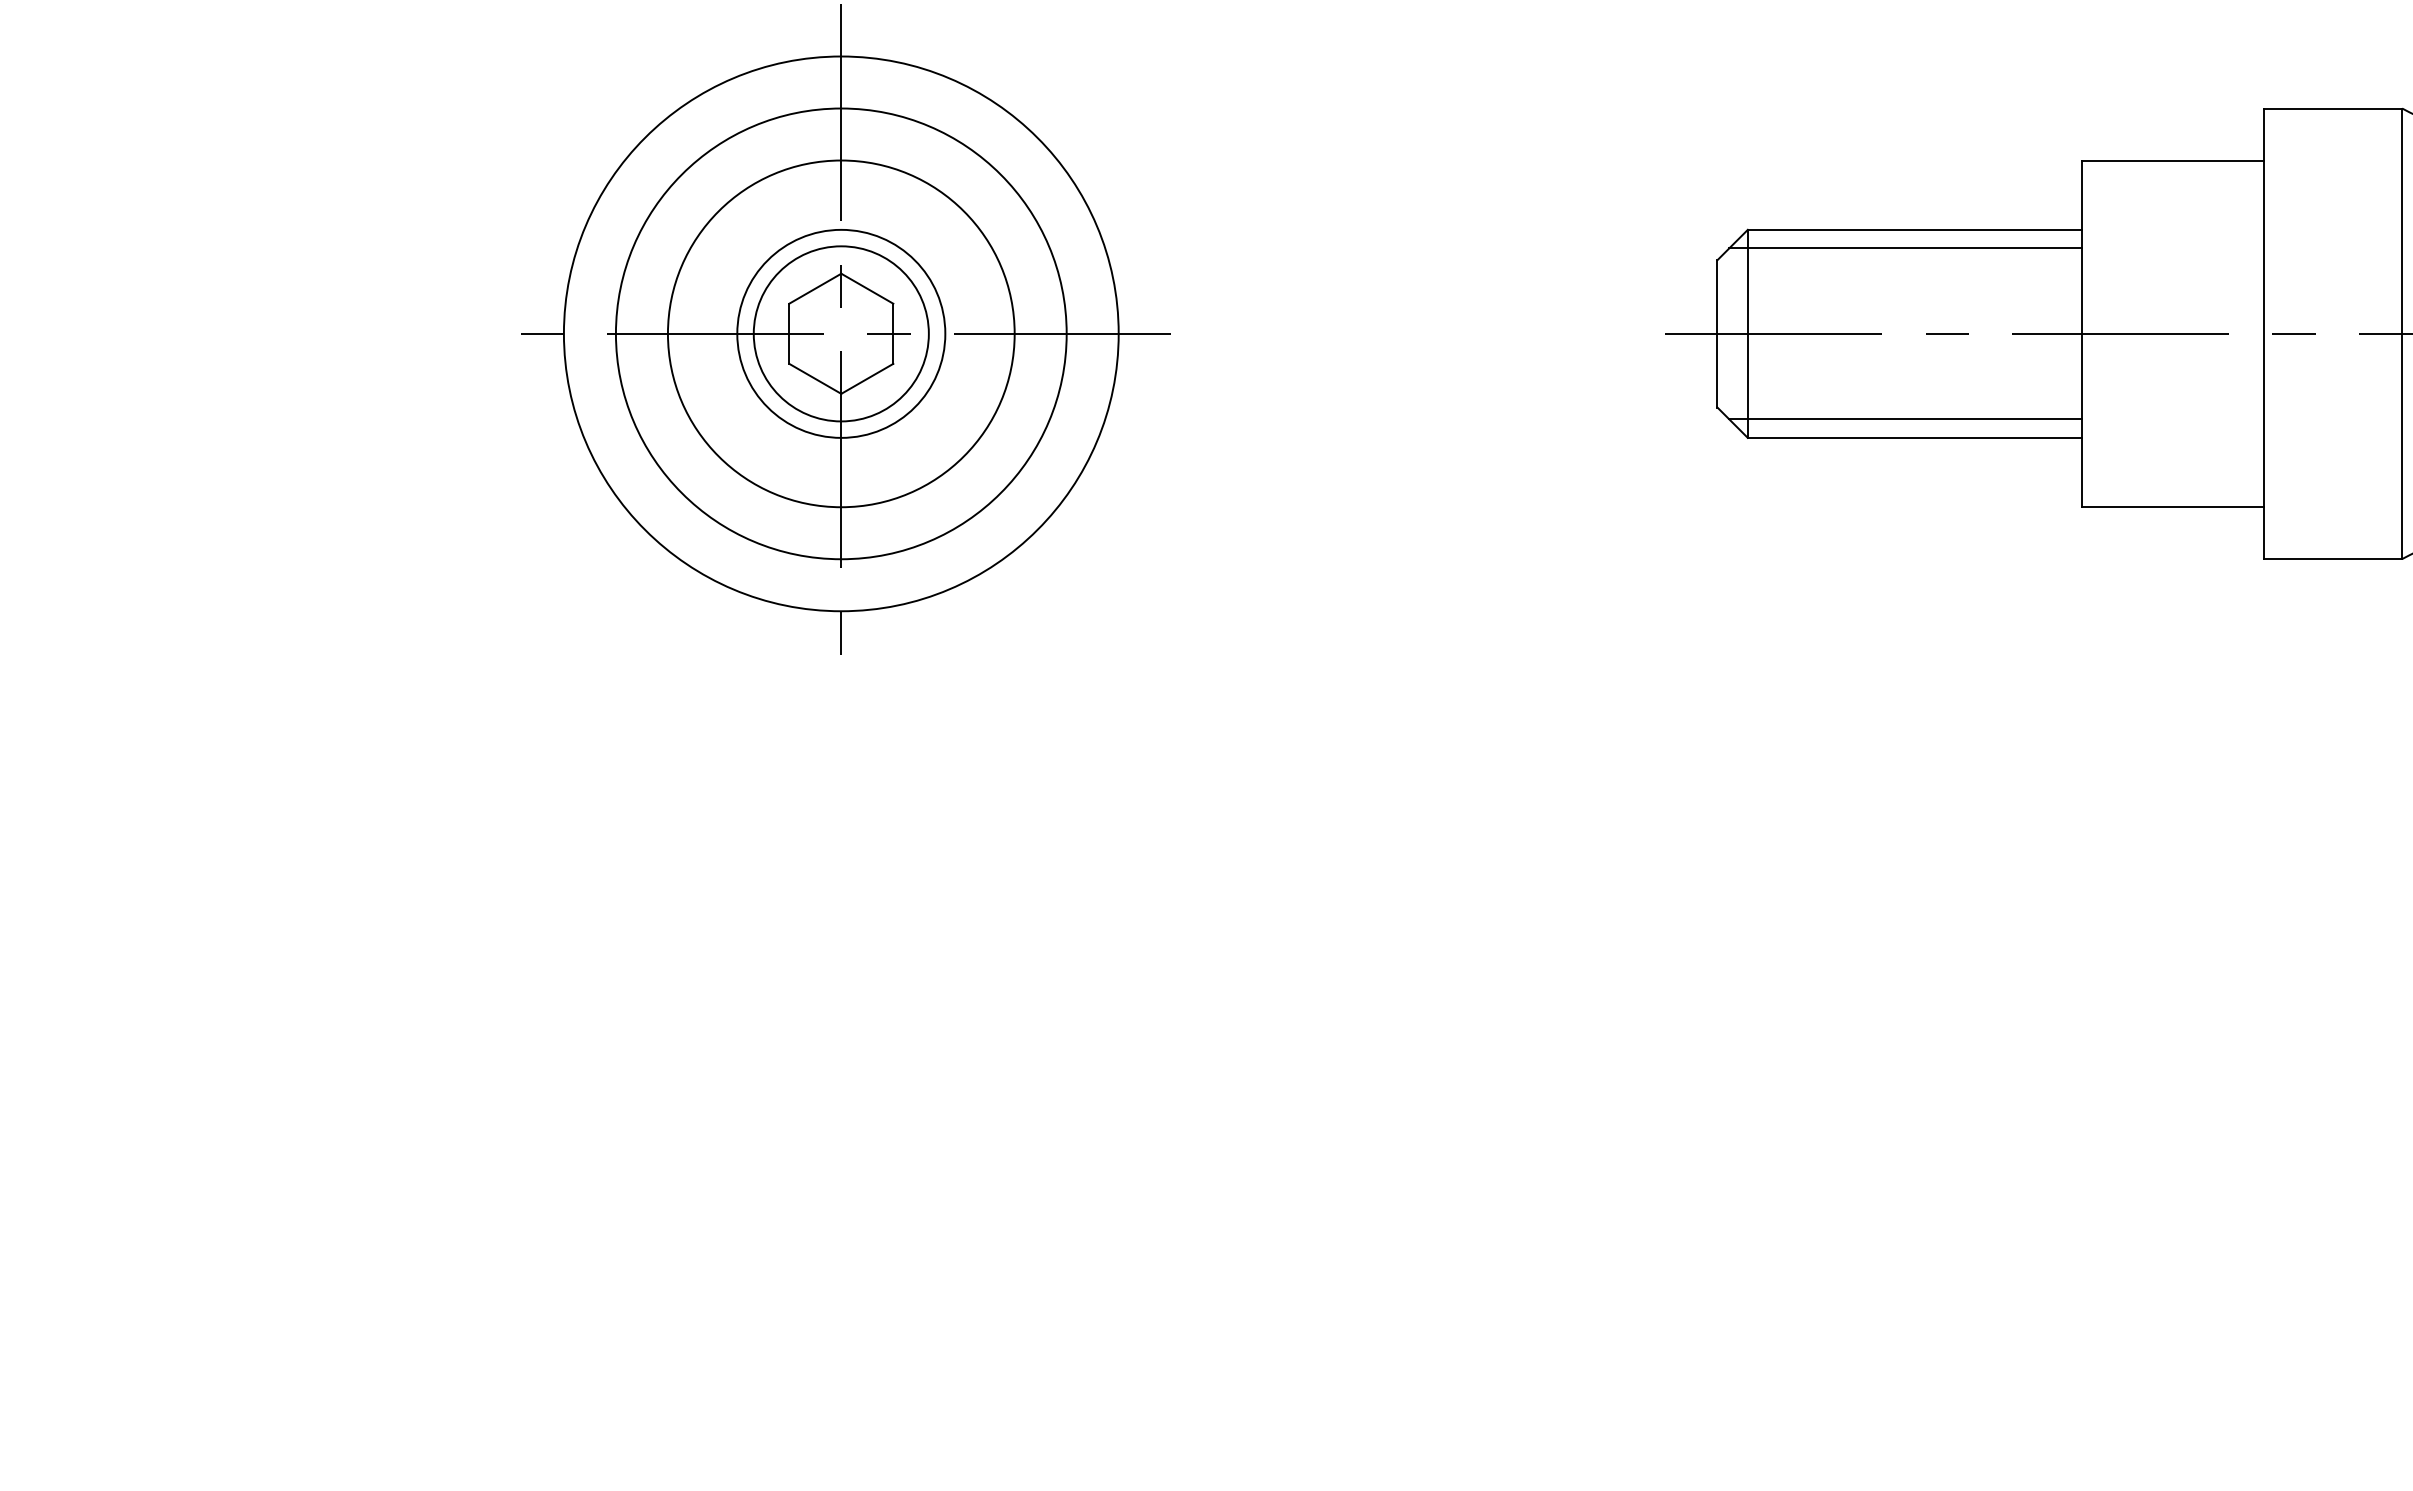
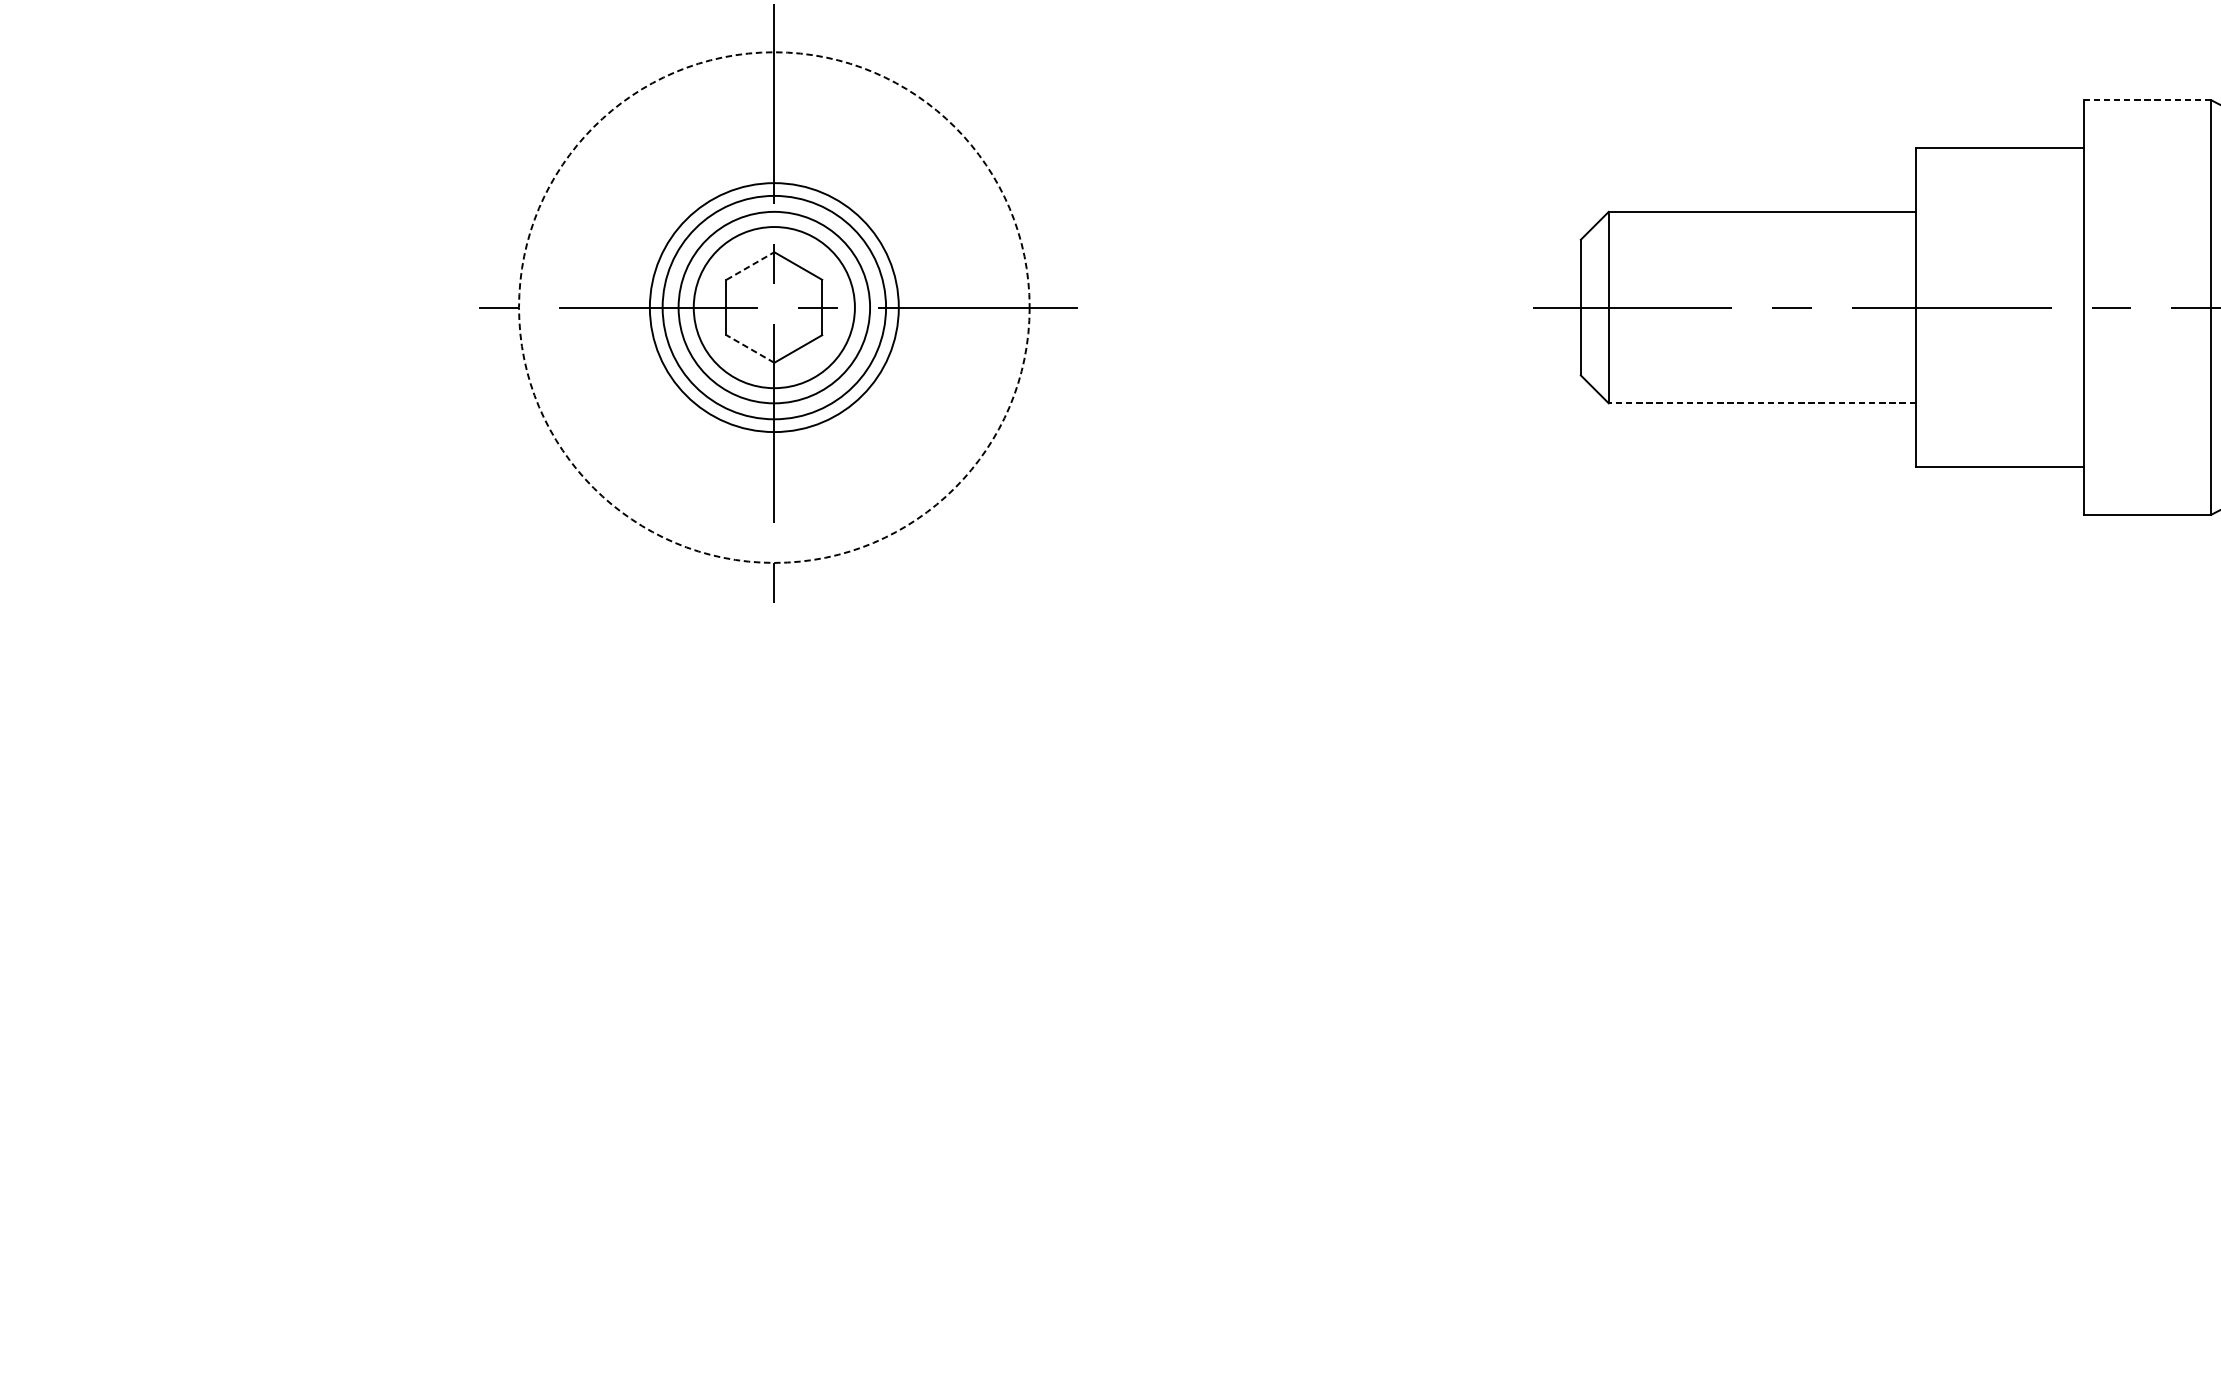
line: (2333, 108) -> (2147, 100), solid -> dashed
line: (1905, 248) -> (1753, 229), removed
line: (815, 288) -> (750, 265), solid -> dashed
circle: (840, 333) -> (773, 307), size x0.6
circle: (840, 333) -> (773, 307), size x0.7
circle: (840, 333) -> (773, 307), solid -> dashed
line: (814, 378) -> (749, 348), solid -> dashed
line: (1905, 419) -> (1753, 386), removed
line: (1914, 437) -> (1762, 402), solid -> dashed

